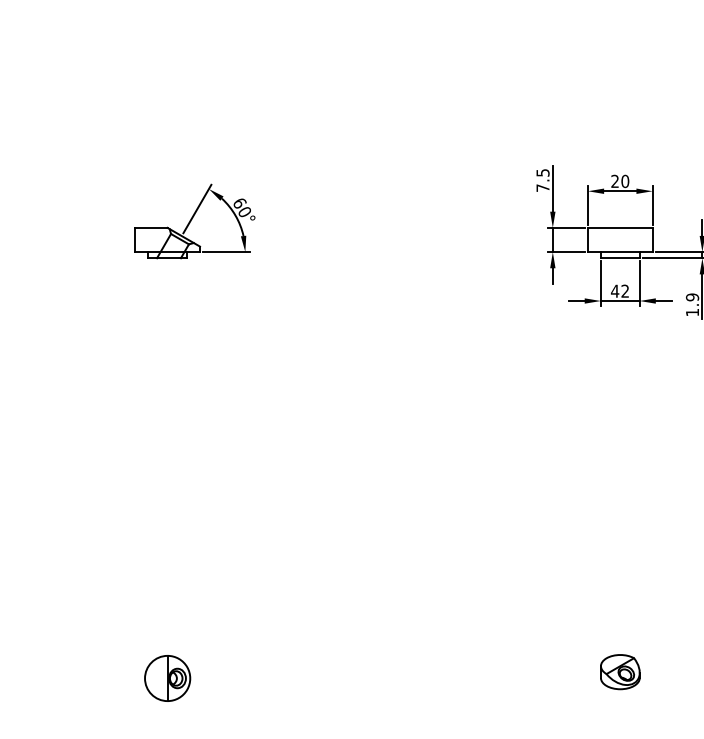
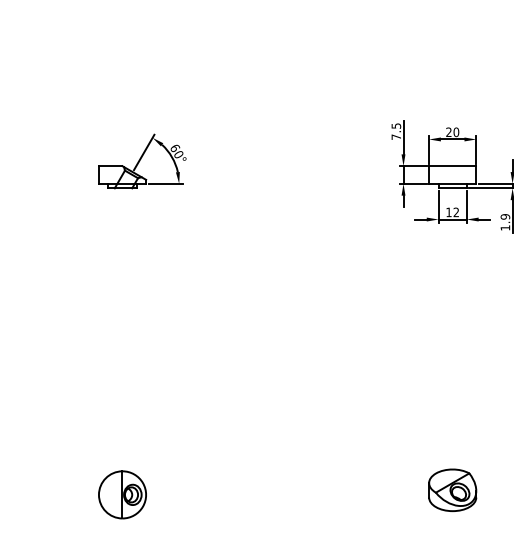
text: (615, 290) -> (449, 211), 42 -> 12
part: (620, 671) -> (452, 489), size x1.67
part: (167, 678) -> (122, 494), size x1.43

